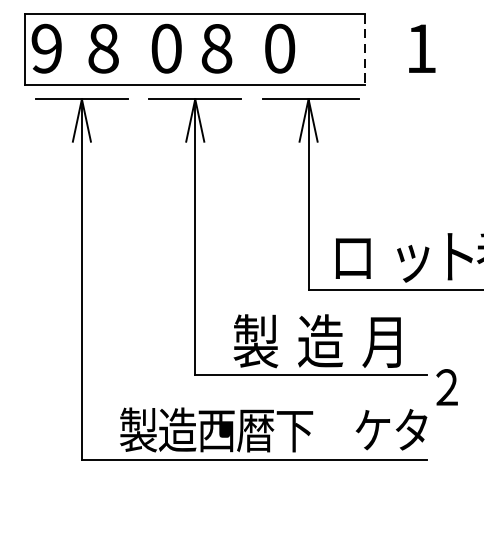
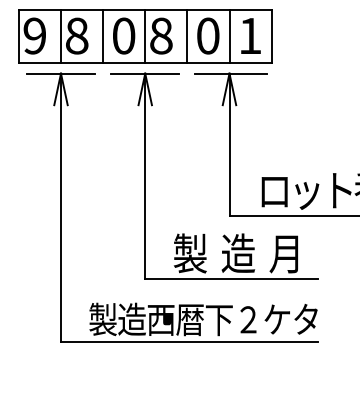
text: (421, 47) -> (250, 35), moved
line: (82, 49) -> (61, 36), added
line: (139, 49) -> (103, 36), added
line: (195, 49) -> (145, 36), added
line: (252, 49) -> (187, 36), added
line: (308, 49) -> (229, 36), added
line: (365, 50) -> (271, 37), dashed -> solid
text: (352, 259) -> (274, 192), moved
text: (447, 386) -> (248, 319), moved

